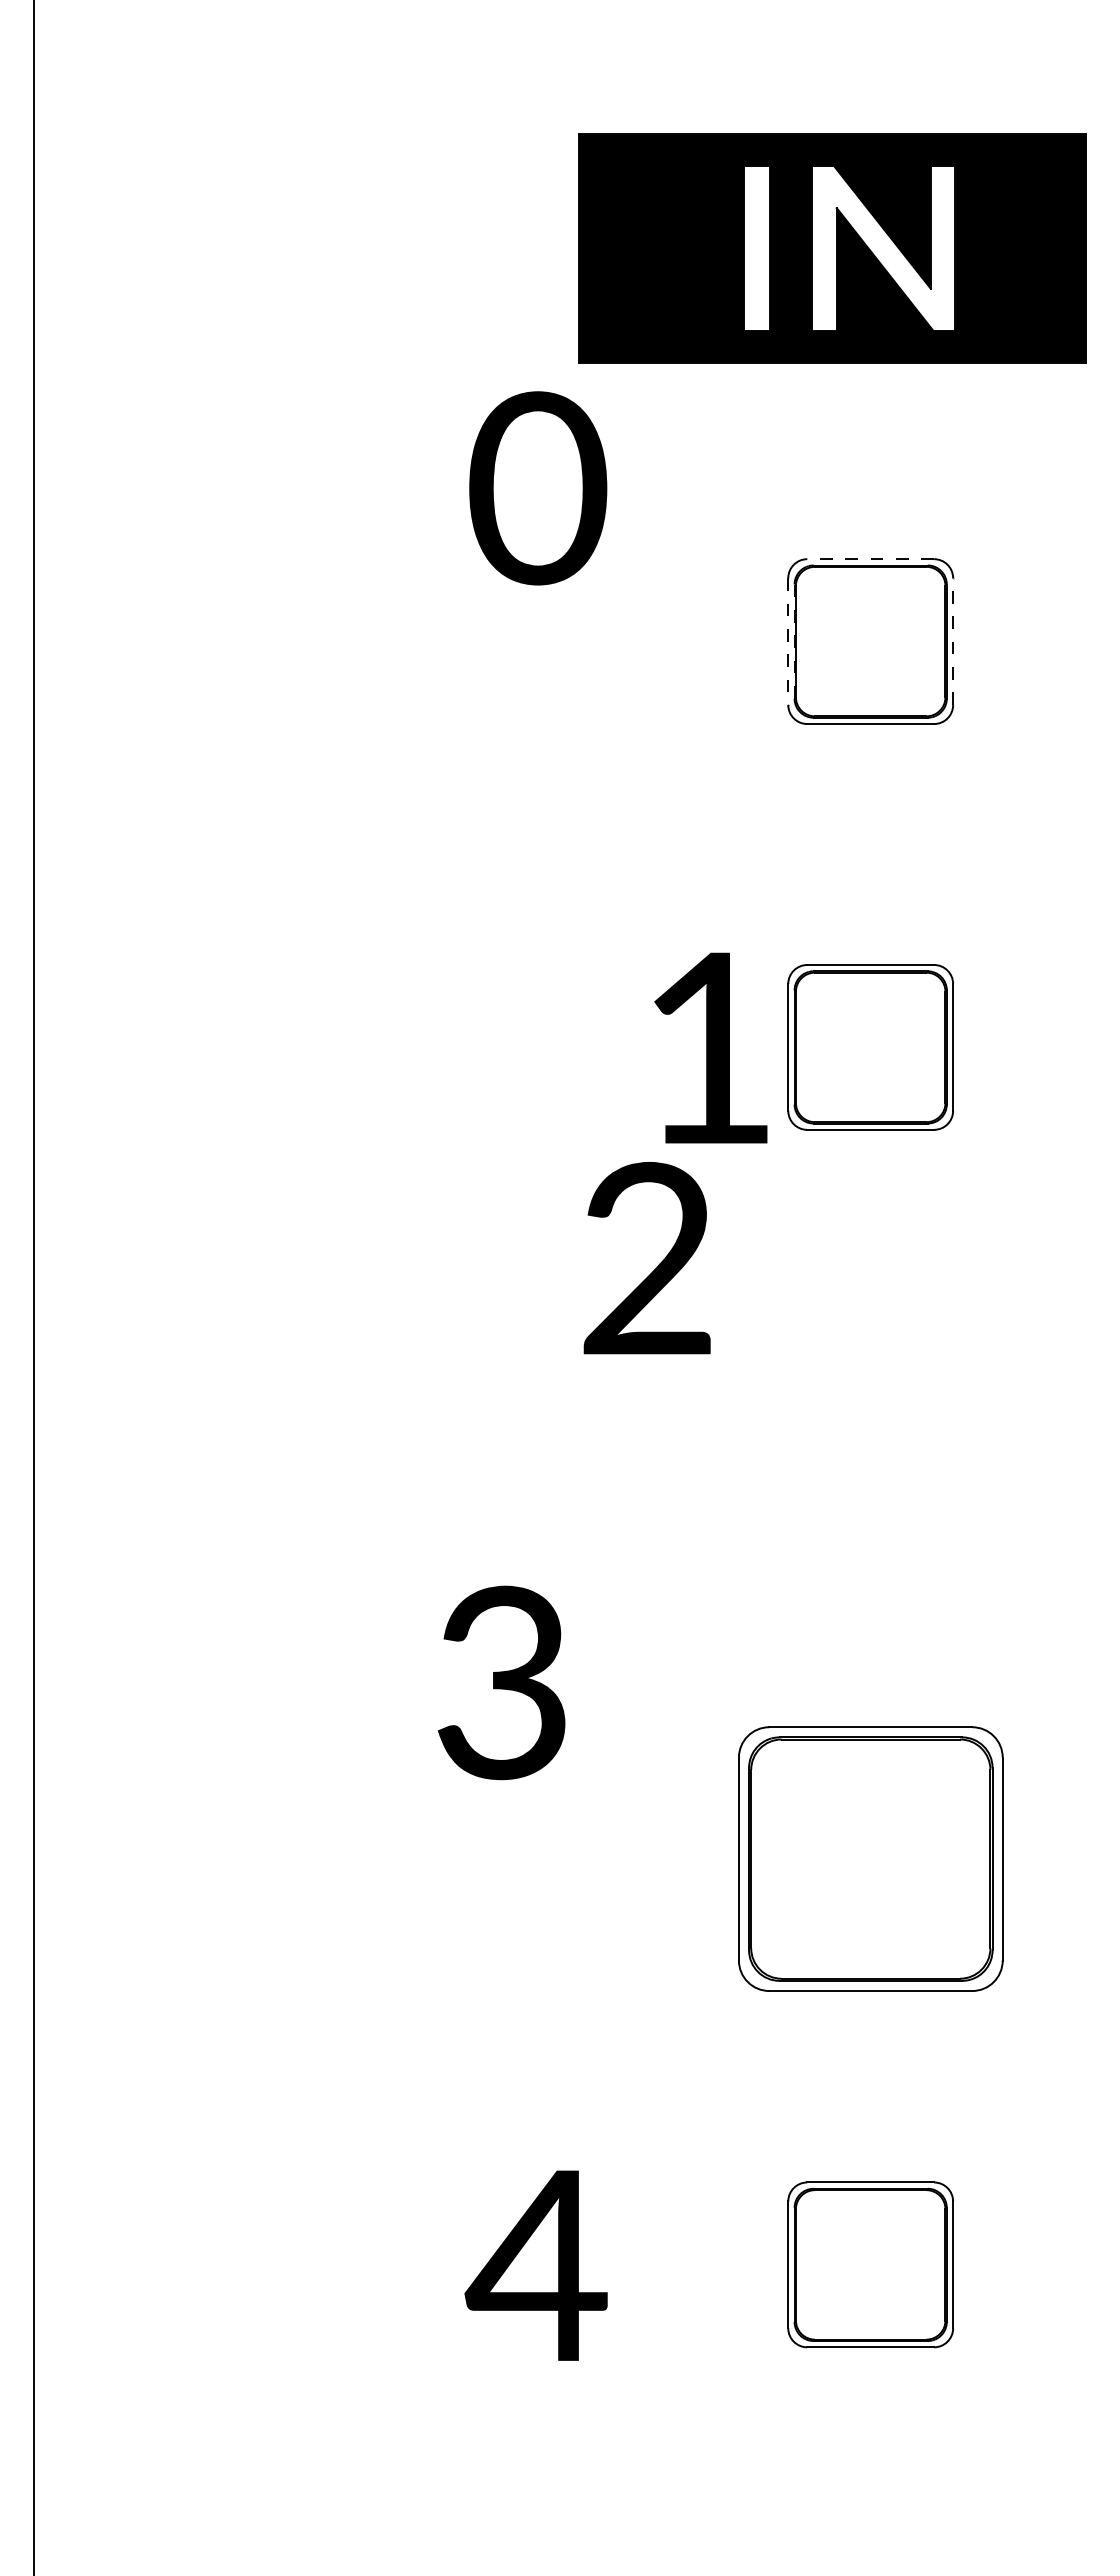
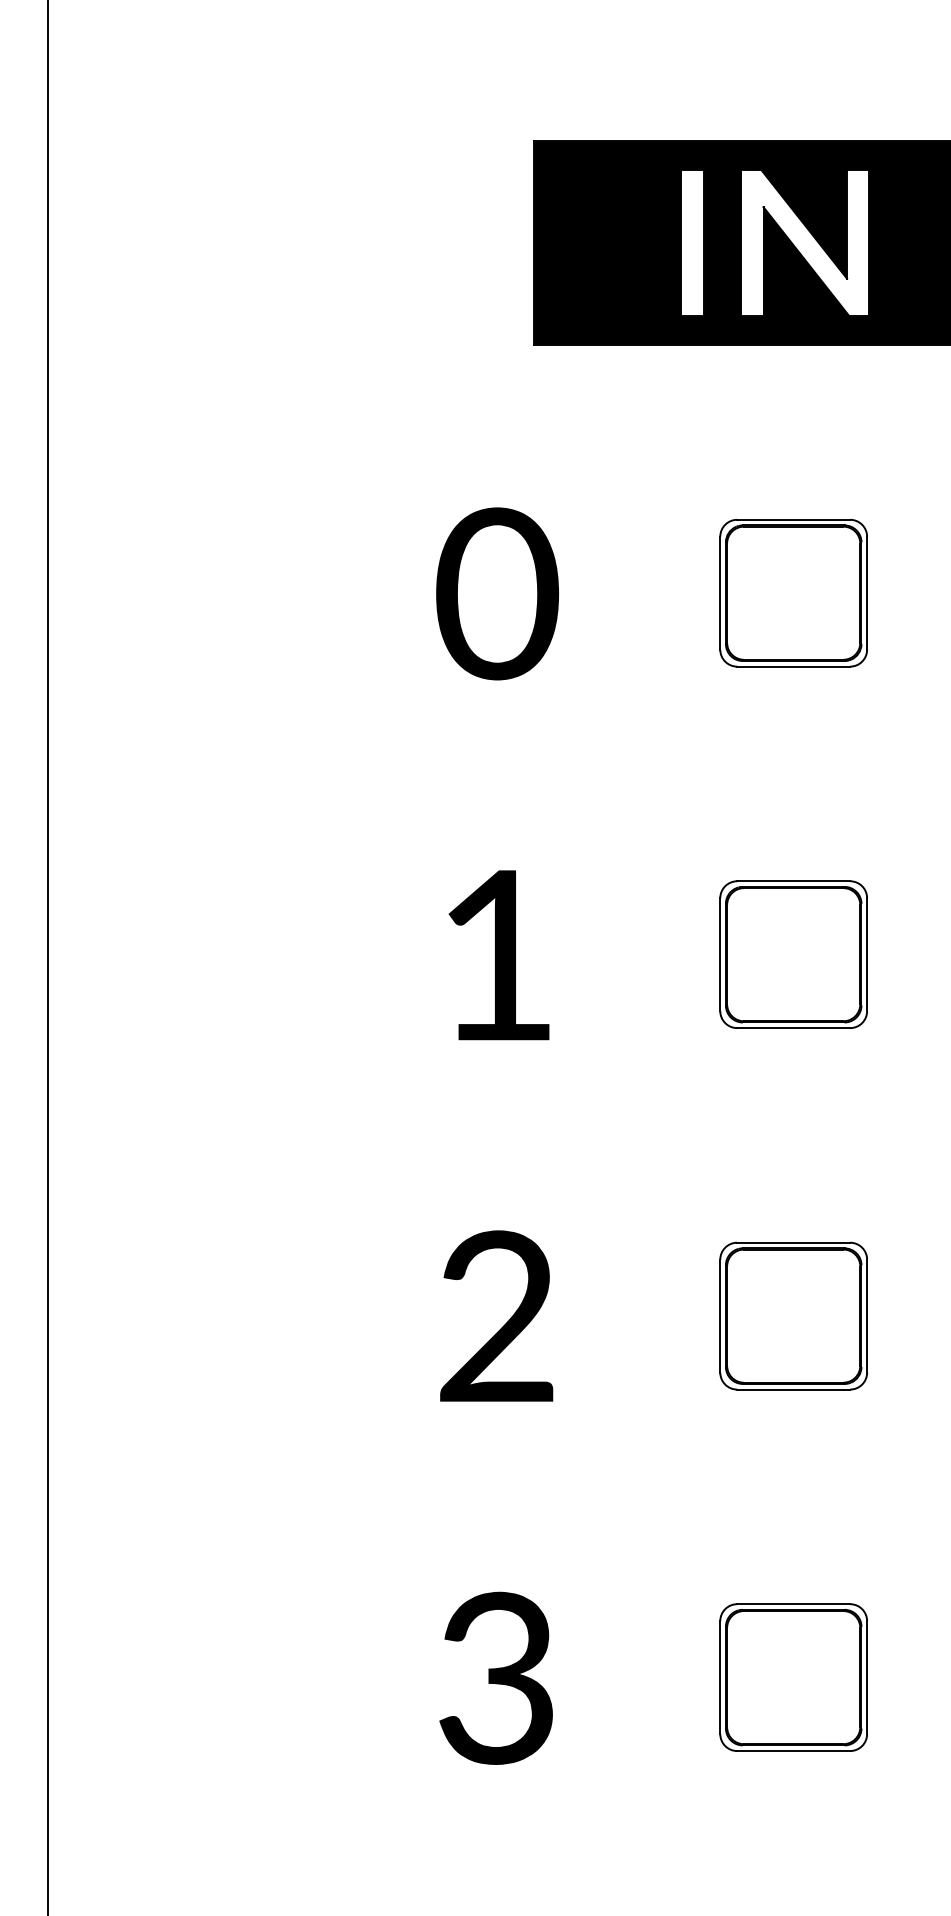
text: (538, 488) -> (497, 594), moved
line: (870, 559) -> (793, 520), dashed -> solid
line: (953, 641) -> (867, 593), dashed -> solid
line: (788, 642) -> (720, 594), dashed -> solid
line: (794, 642) -> (725, 594), dashed -> solid
text: (710, 1047) -> (498, 954), moved
text: (646, 1258) -> (496, 1316), moved
part: (870, 1453) -> (793, 1316), added
text: (501, 1682) -> (496, 1677), moved
part: (870, 1858) -> (793, 1677), size x0.62

